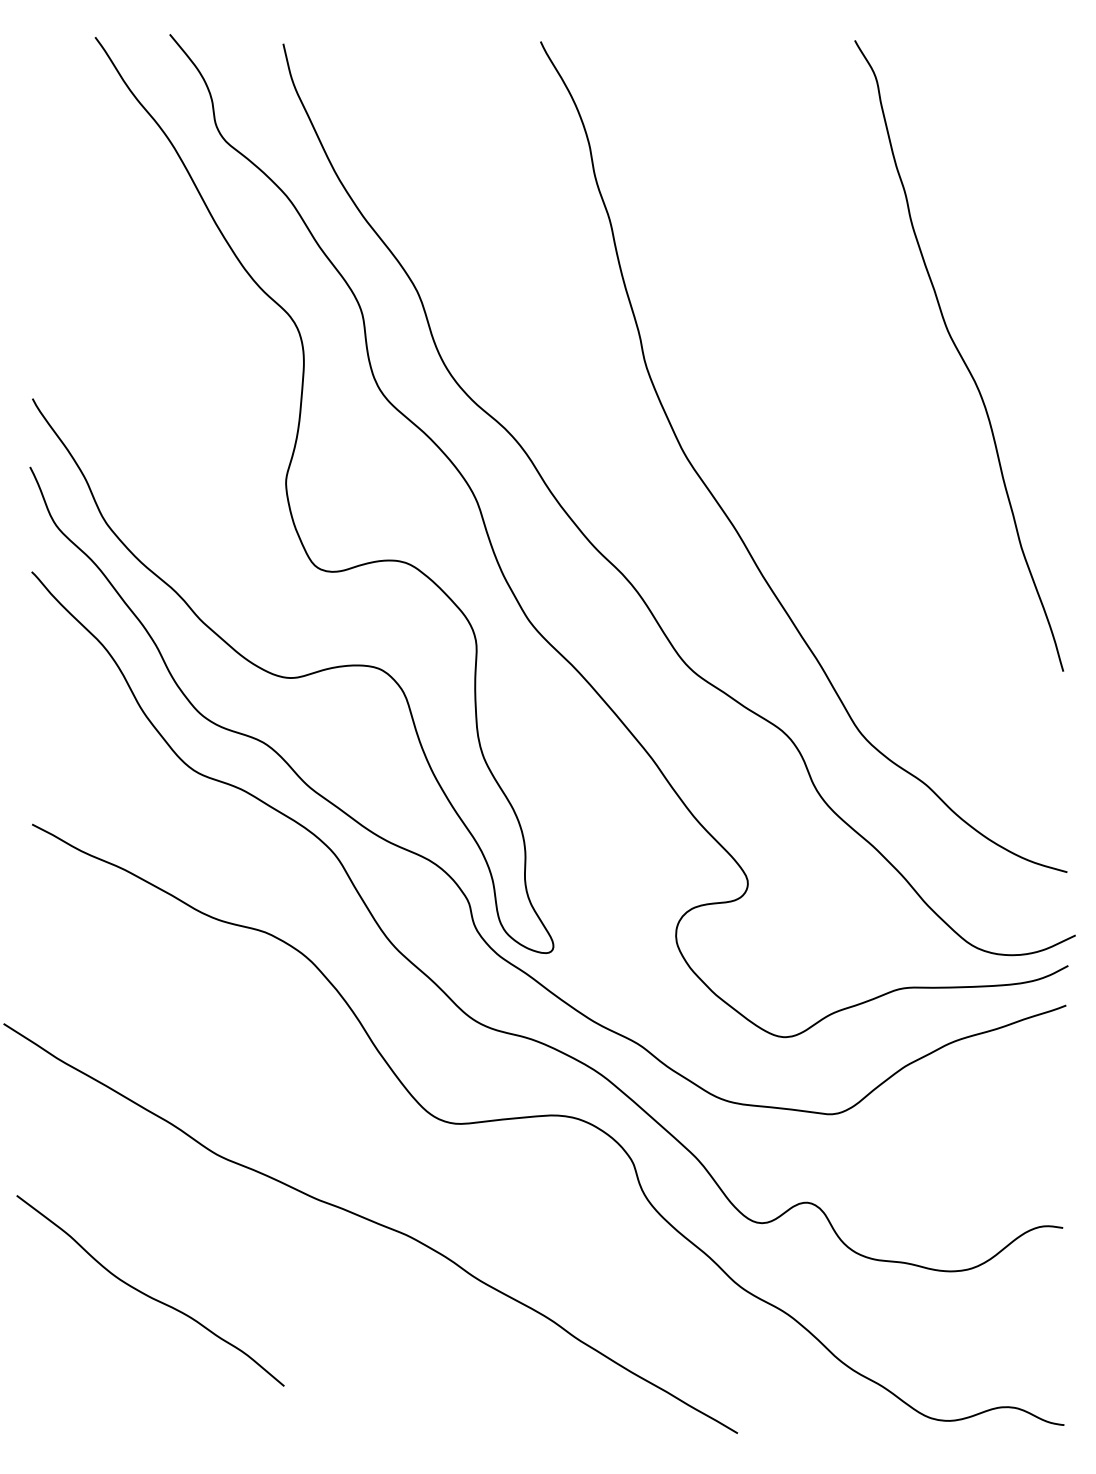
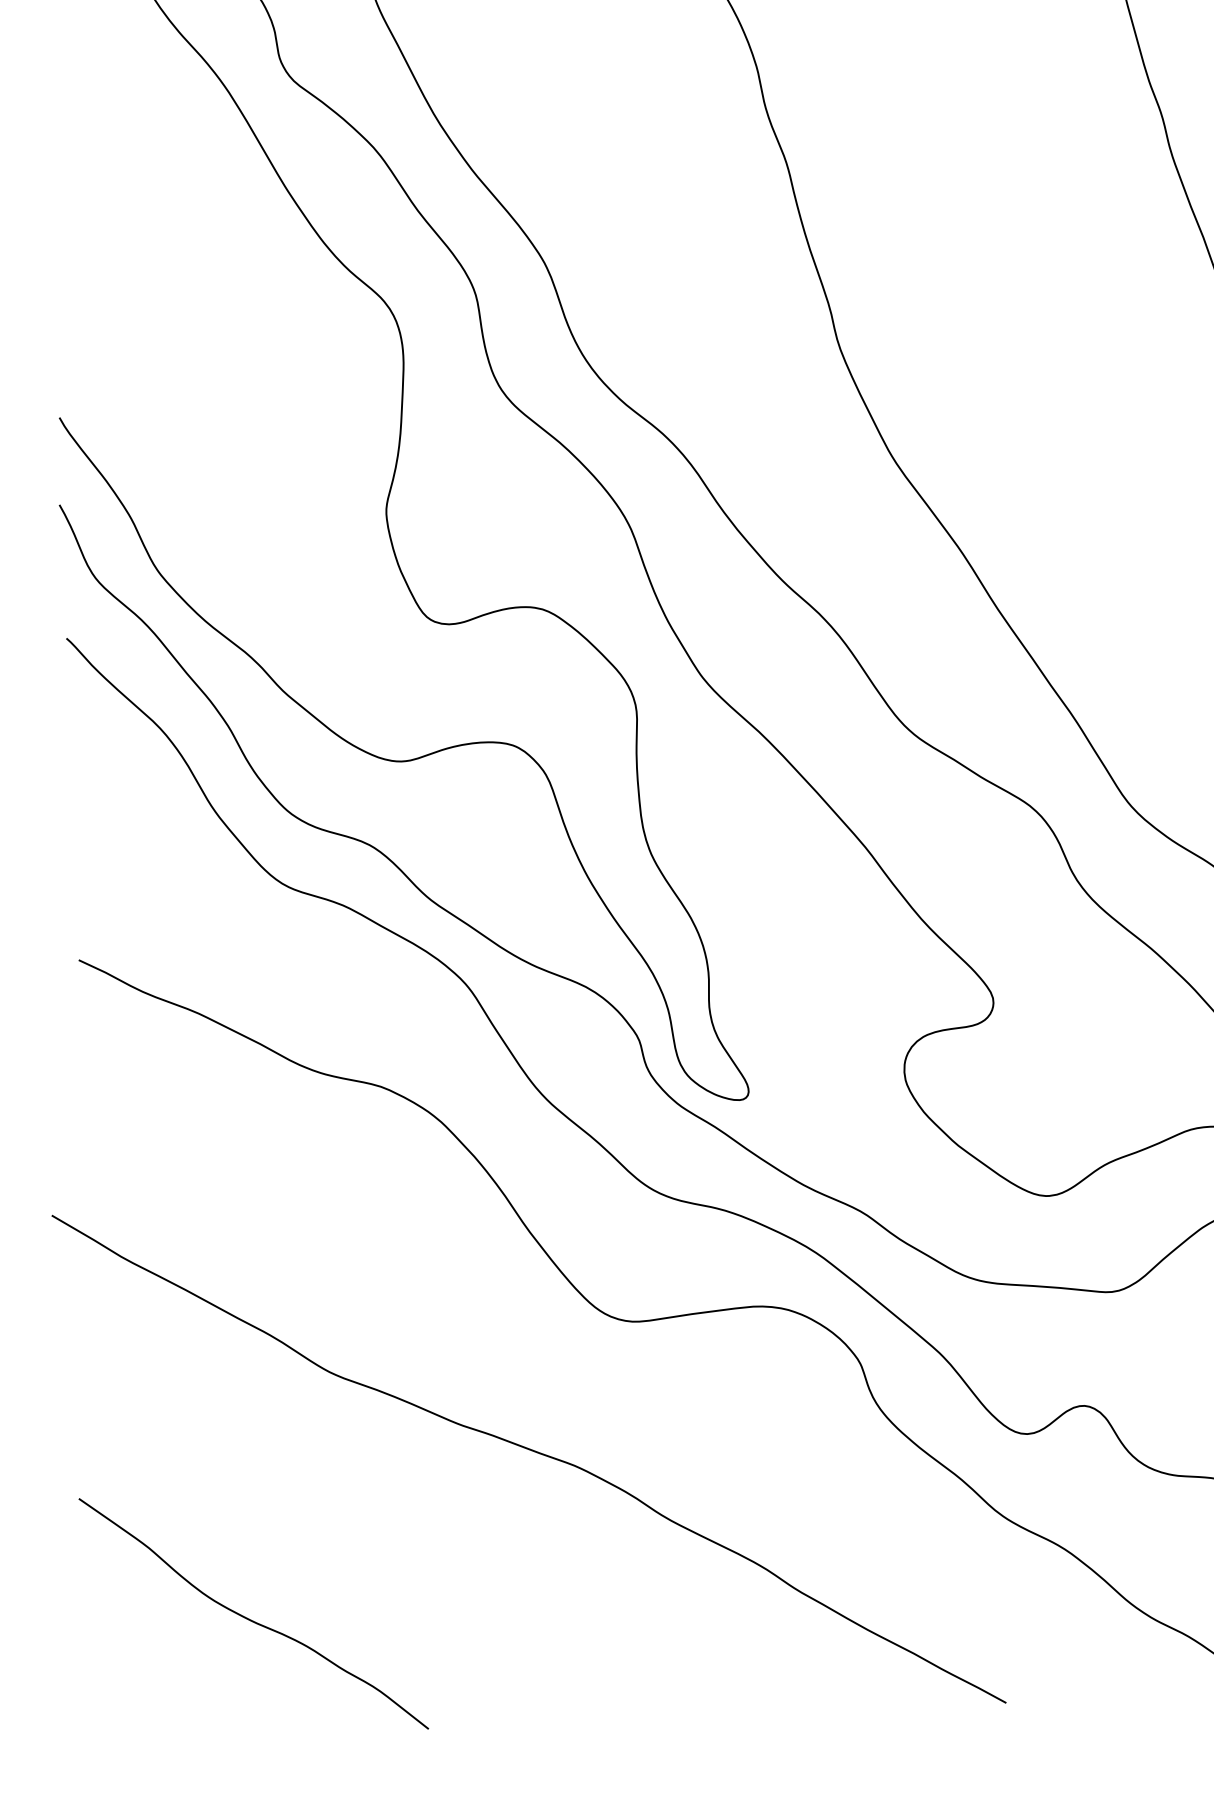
curve: (147, 1294) -> (250, 1618), moved

